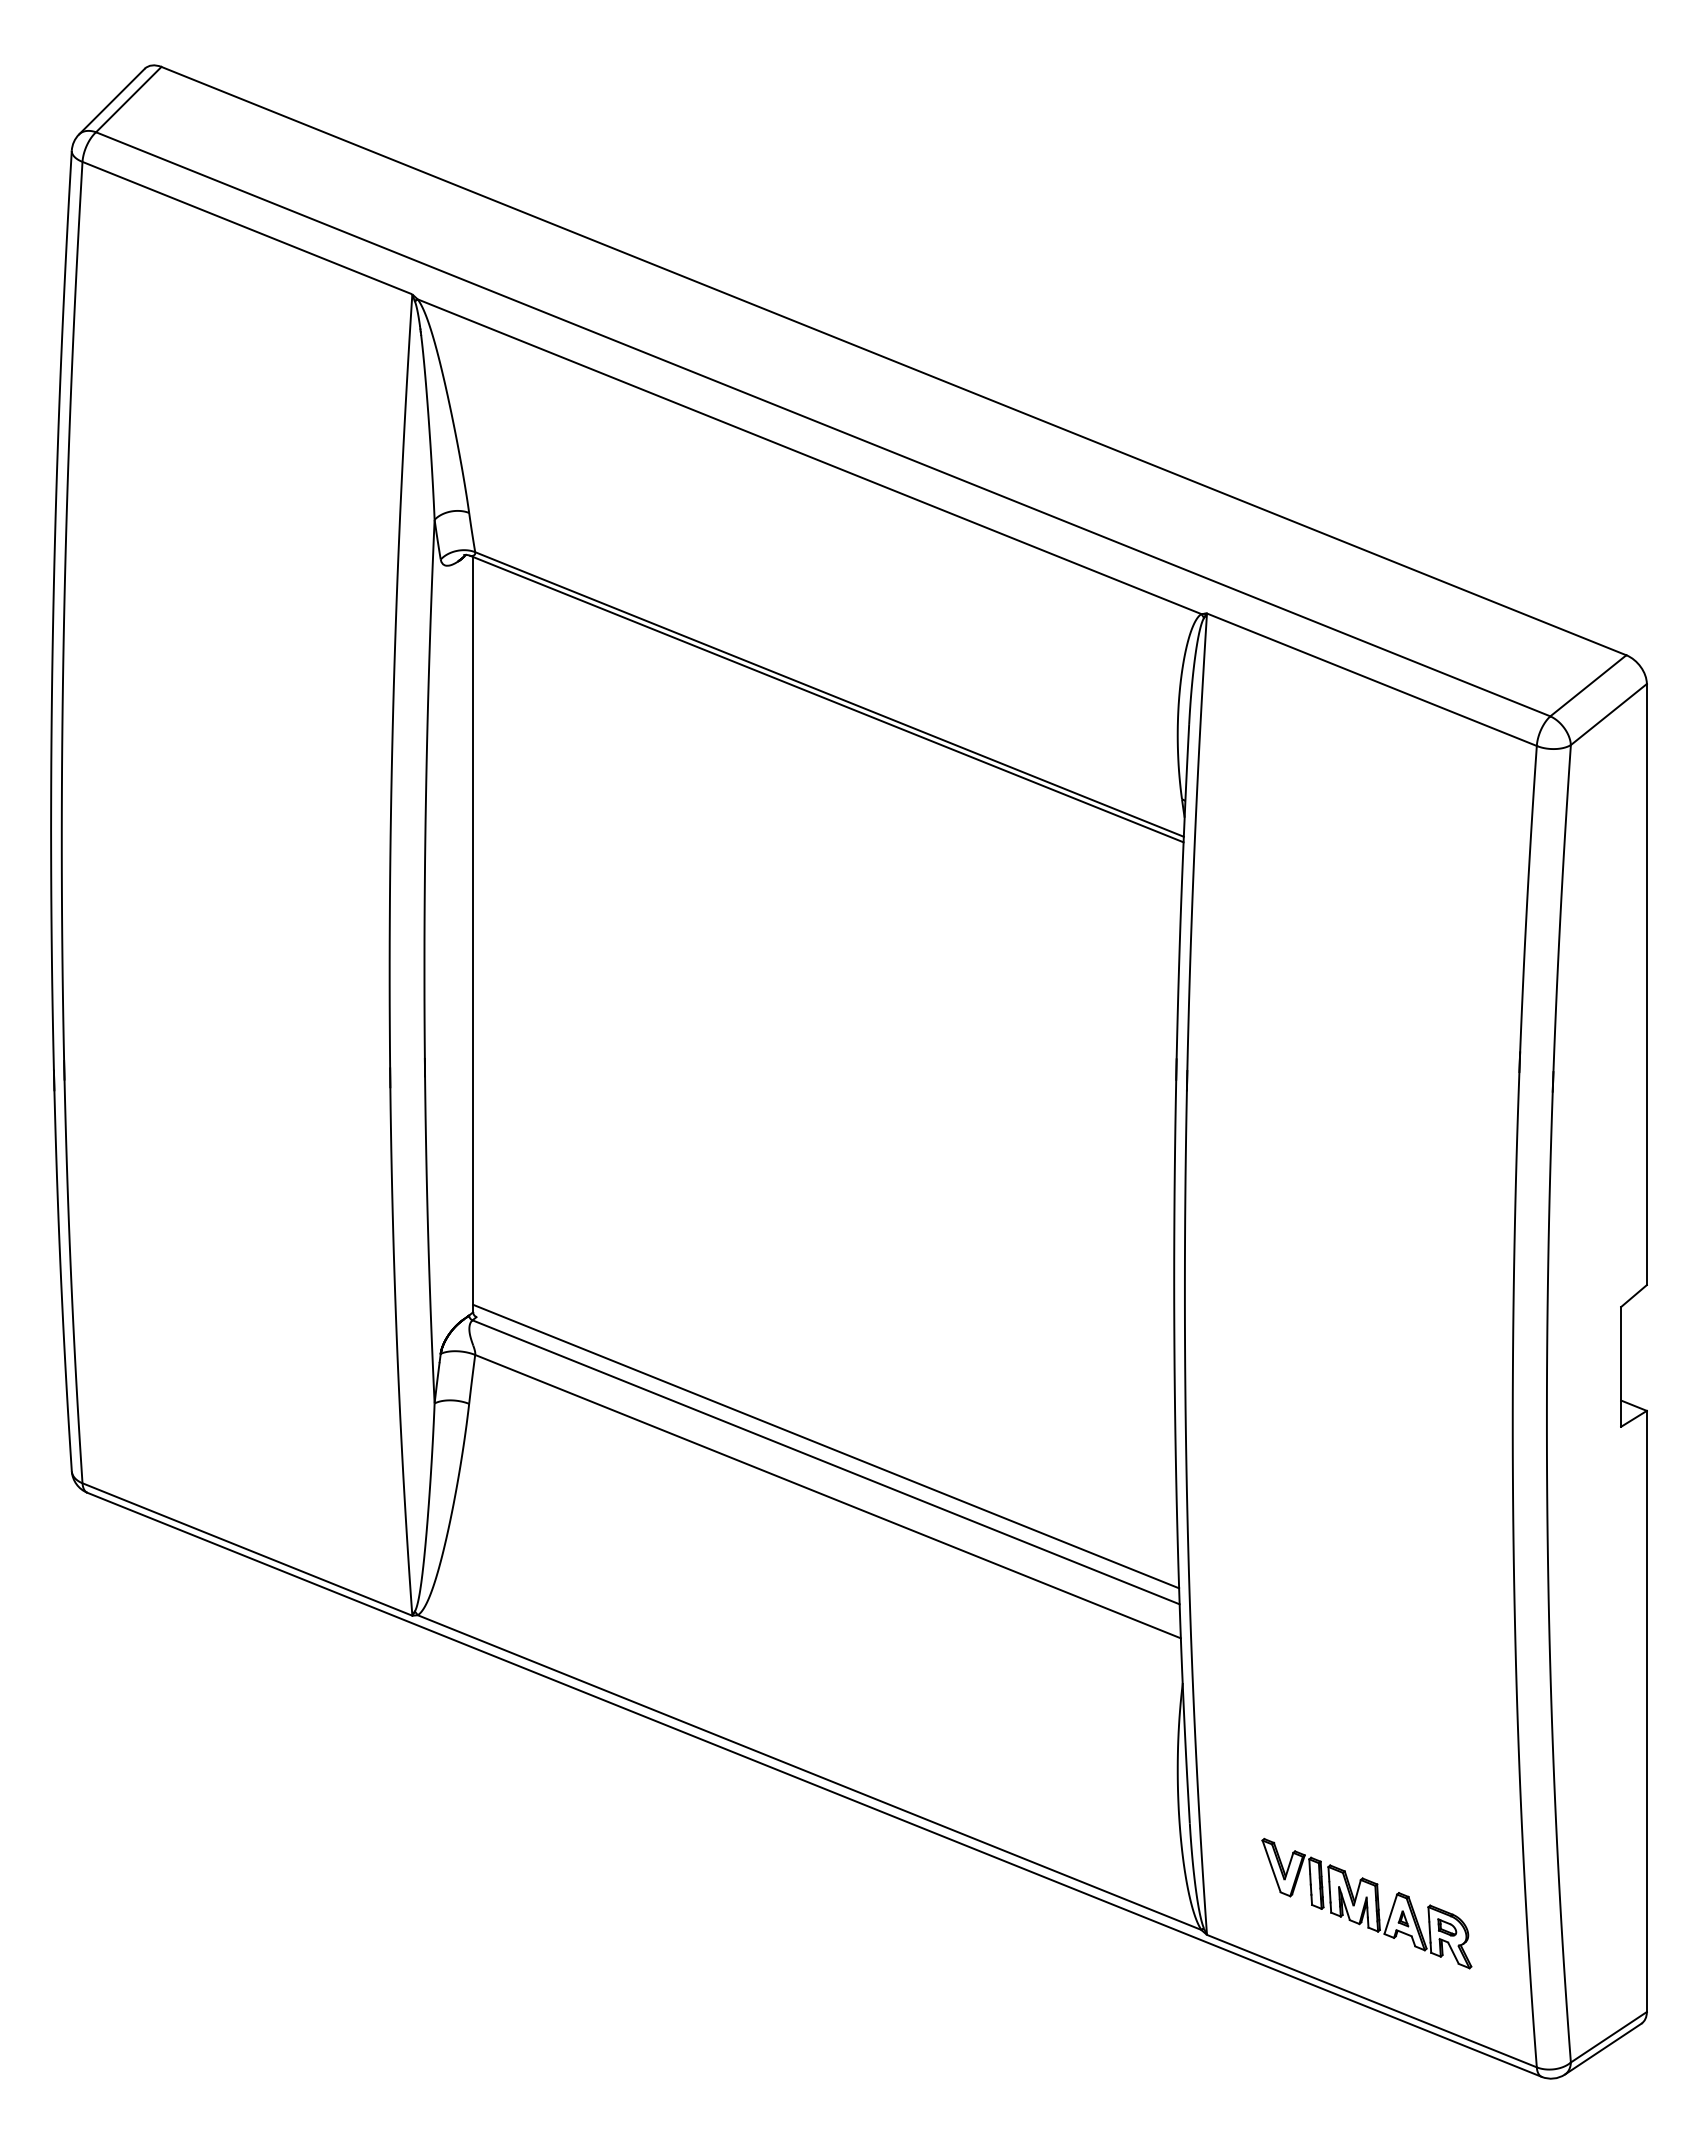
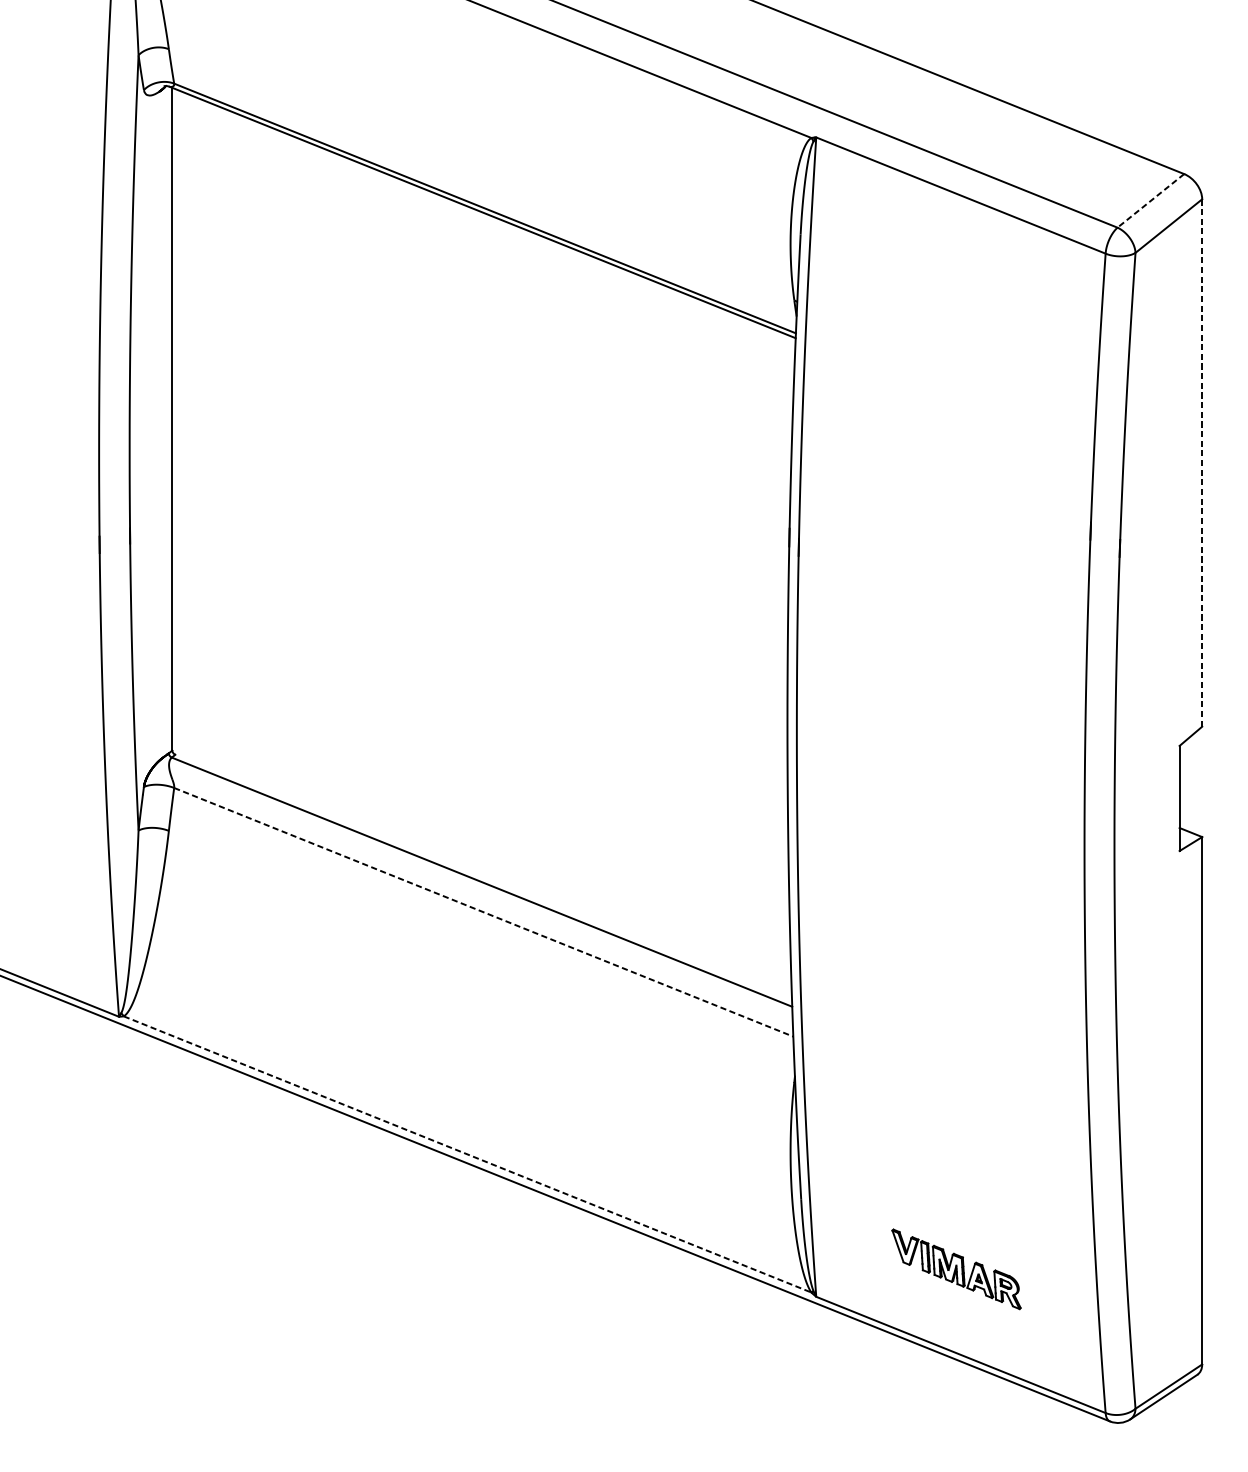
line: (1588, 685) -> (1150, 200), solid -> dashed
line: (1646, 984) -> (1201, 462), solid -> dashed
line: (826, 1446) -> (482, 868), removed
line: (828, 1496) -> (484, 912), solid -> dashed
line: (810, 1772) -> (468, 1154), solid -> dashed
part: (1366, 1903) -> (956, 1269), size x0.7

